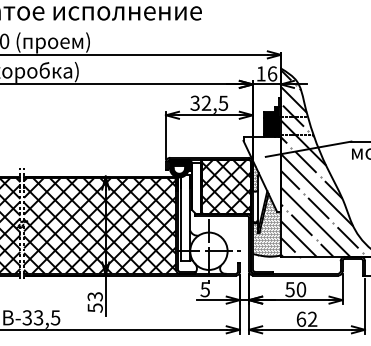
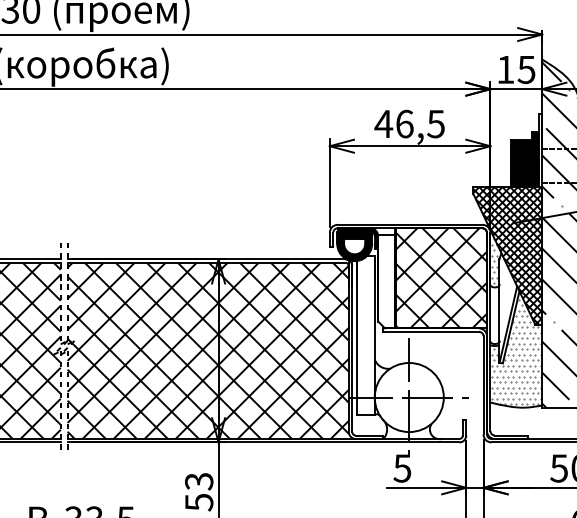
text: (272, 73) -> (526, 68), 16 -> 15
text: (200, 102) -> (393, 122), 32,5 -> 46,5
hatch: (261, 174) -> (506, 255), added

